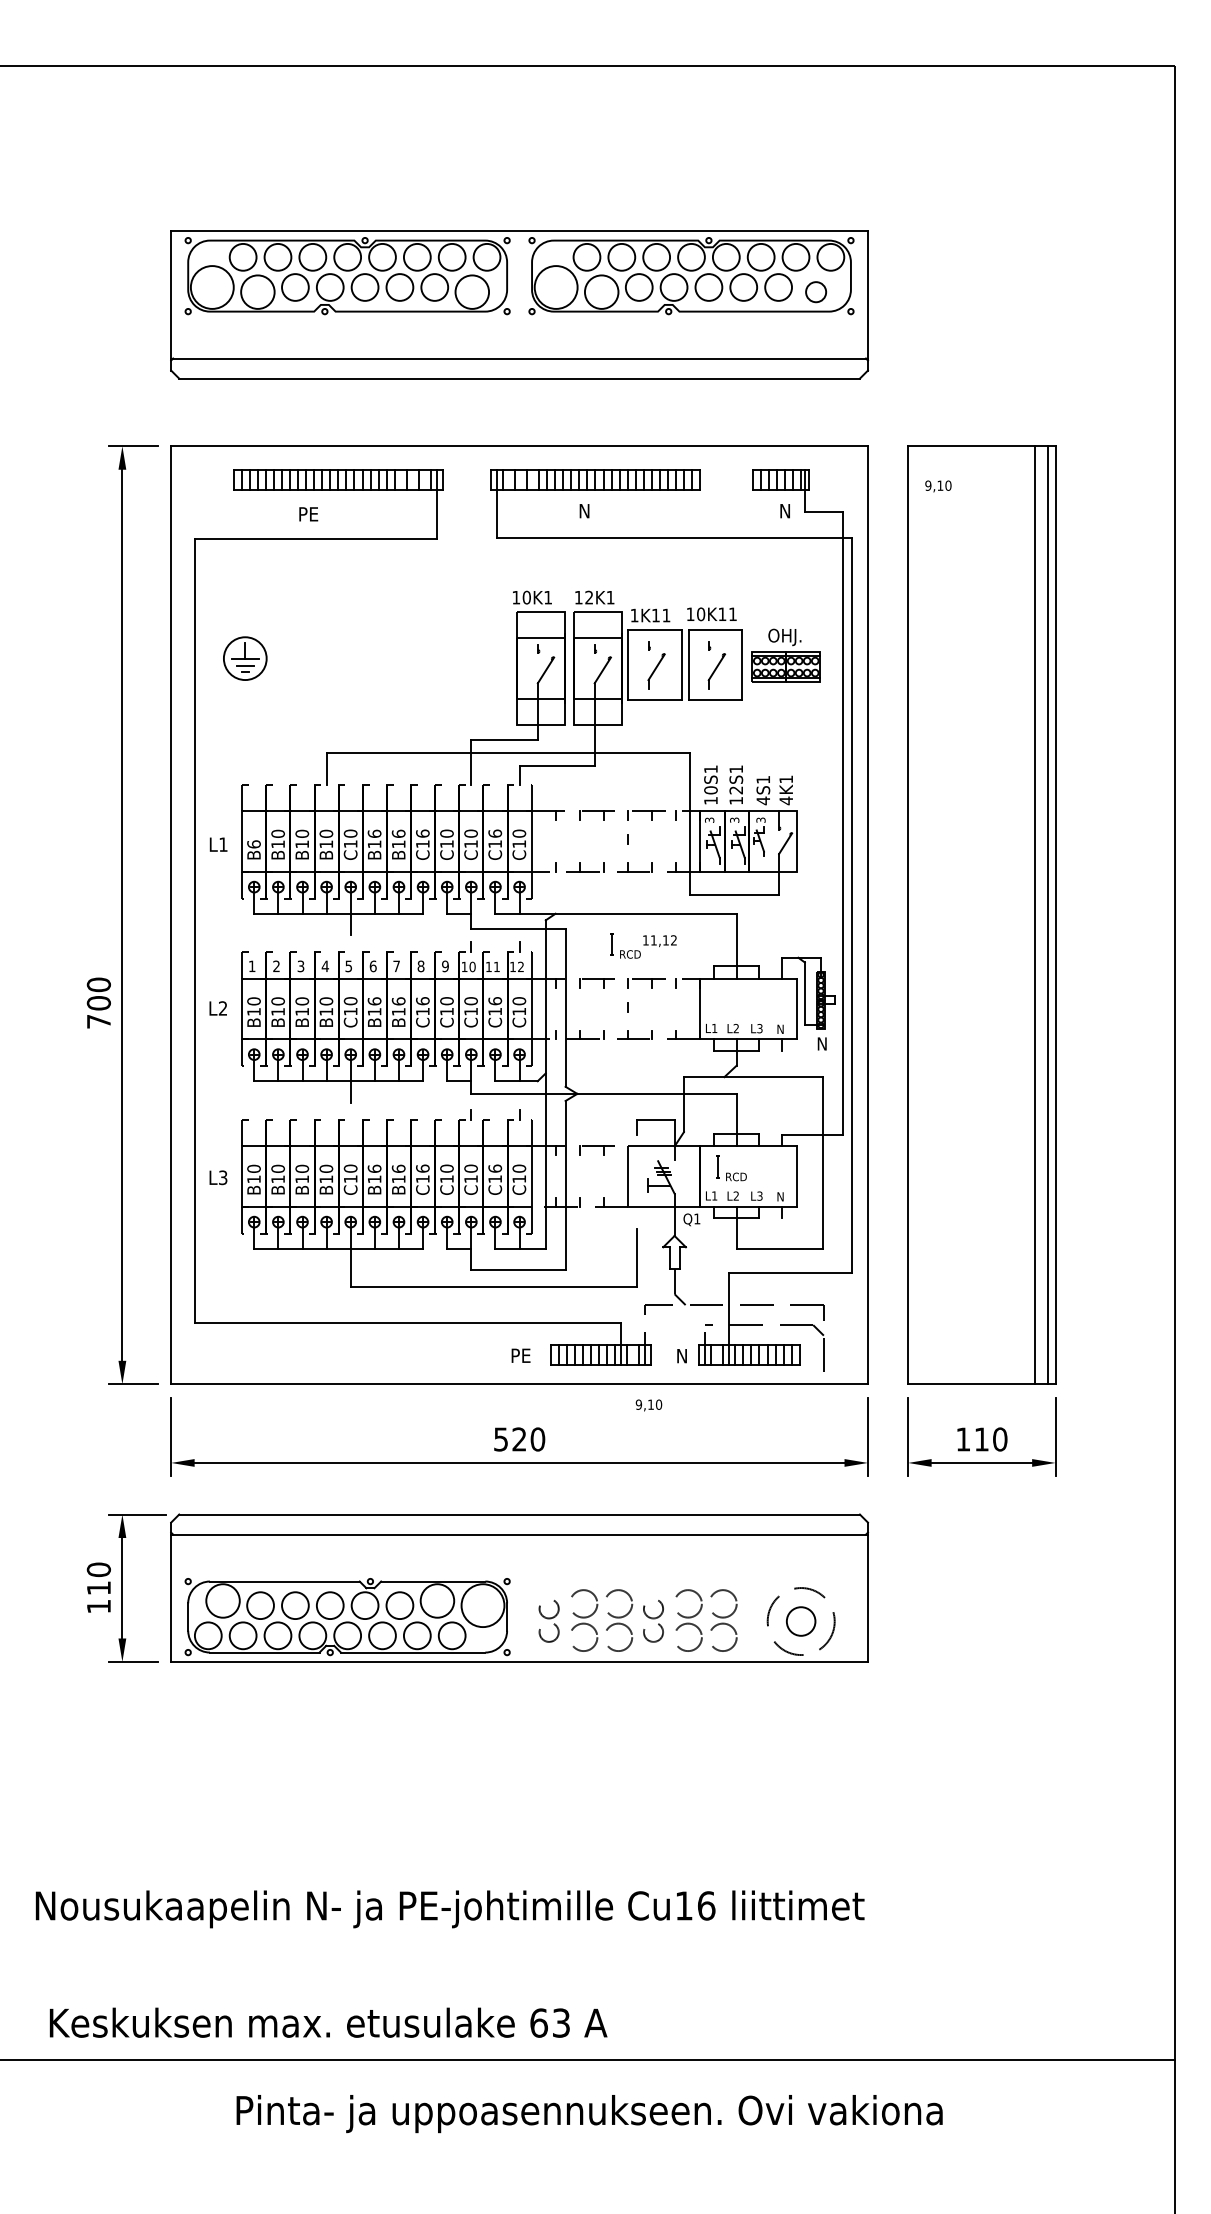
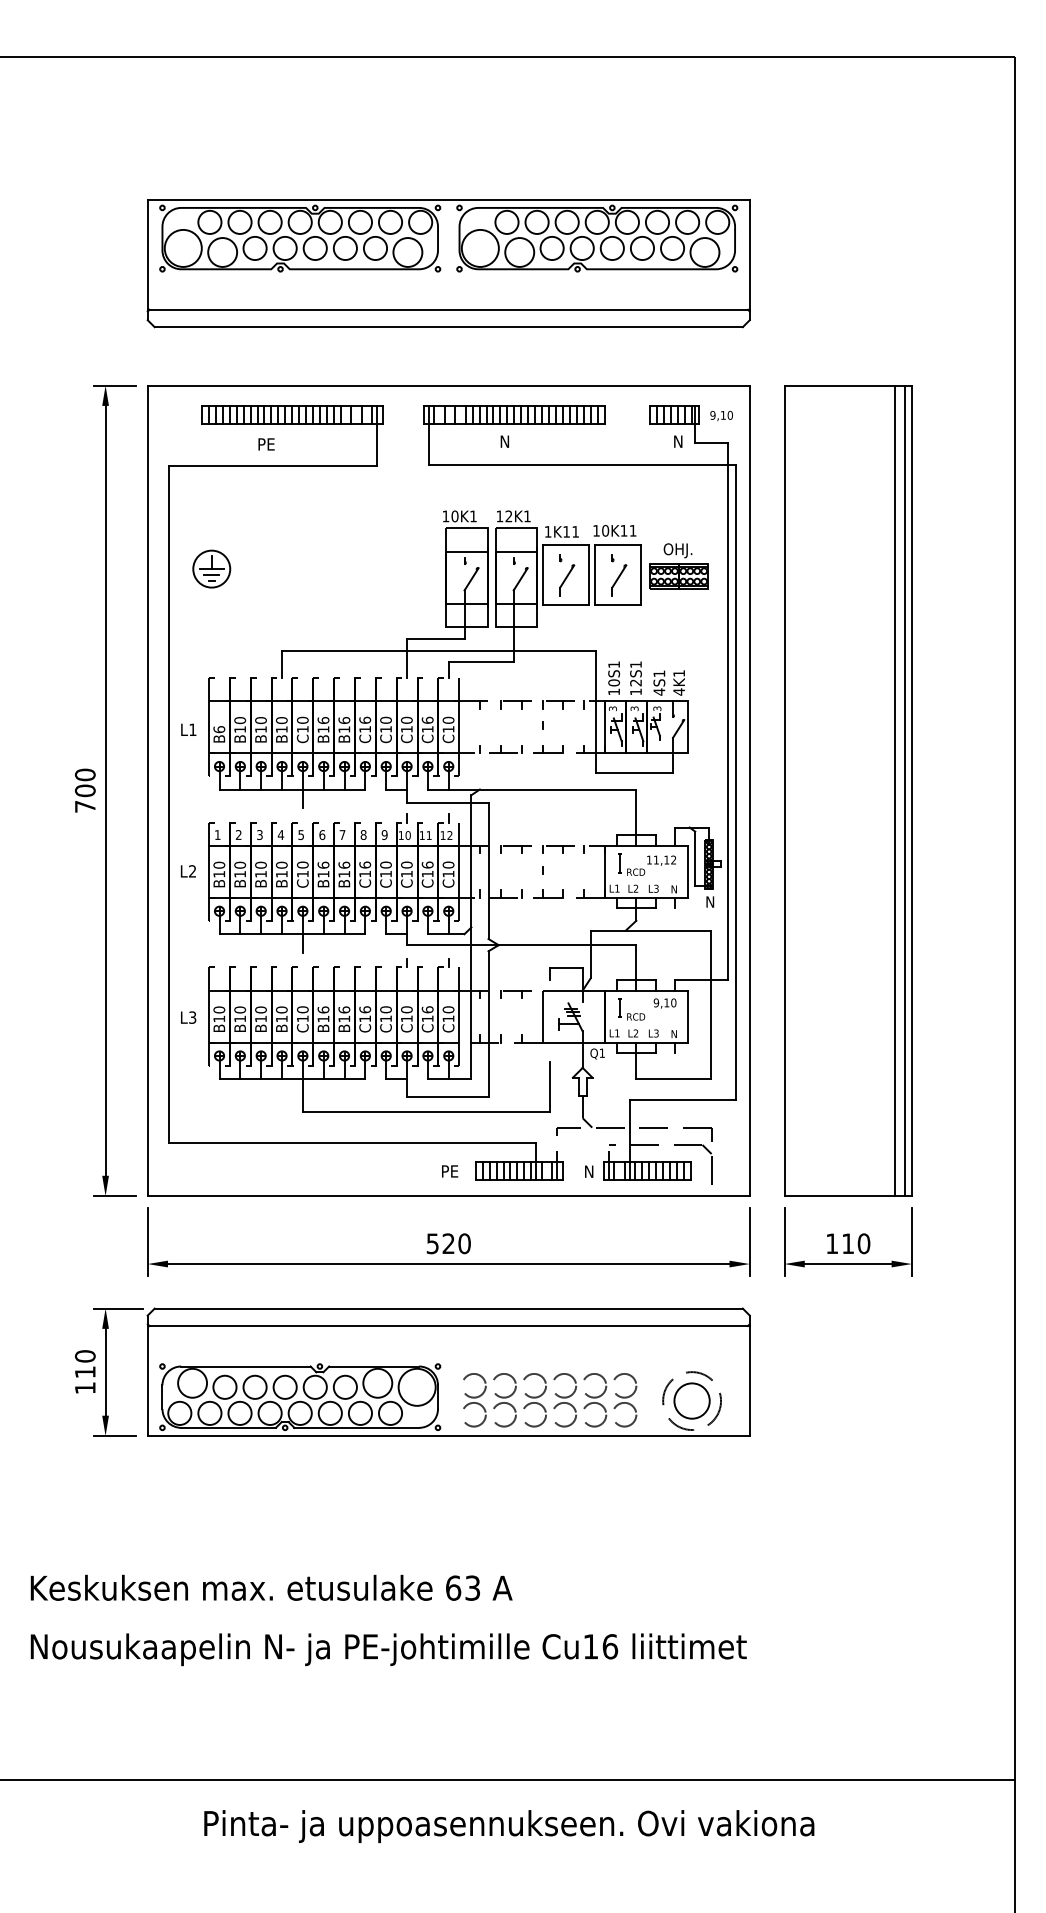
circle: (815, 291) -> (704, 251), size x1.67
text: (938, 486) -> (721, 416), moved
part: (643, 945) -> (647, 864), moved
text: (98, 1002) -> (84, 790), moved
text: (648, 1405) -> (664, 1003), moved
part: (549, 1620) -> (474, 1400), size x1.43
part: (653, 1620) -> (564, 1400), size x1.43
circle: (800, 1621) -> (691, 1401), size x1.43
text: (328, 2022) -> (271, 1587), moved

